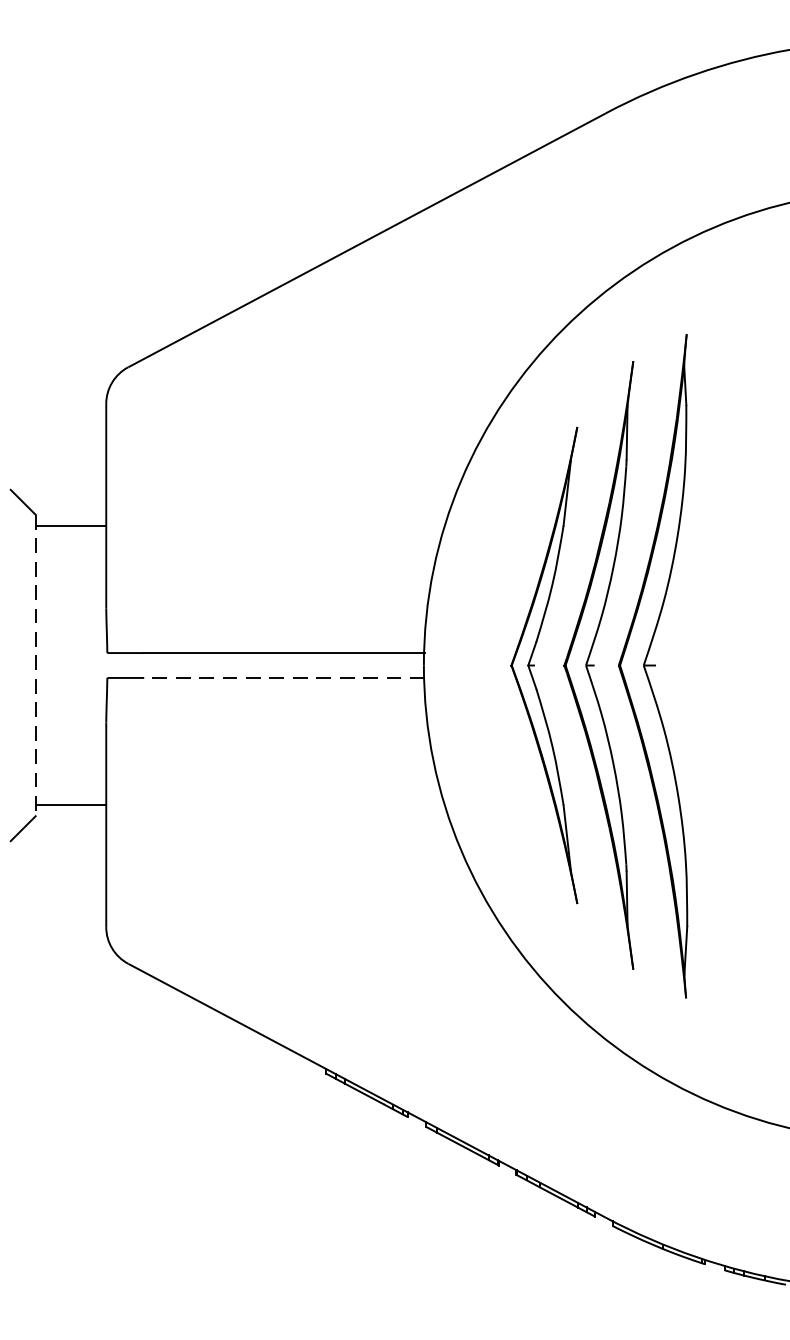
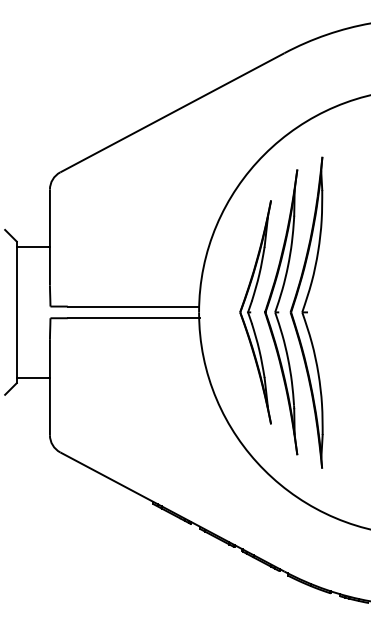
line: (34, 665) -> (16, 312), dashed -> solid
line: (284, 678) -> (133, 318), dashed -> solid

